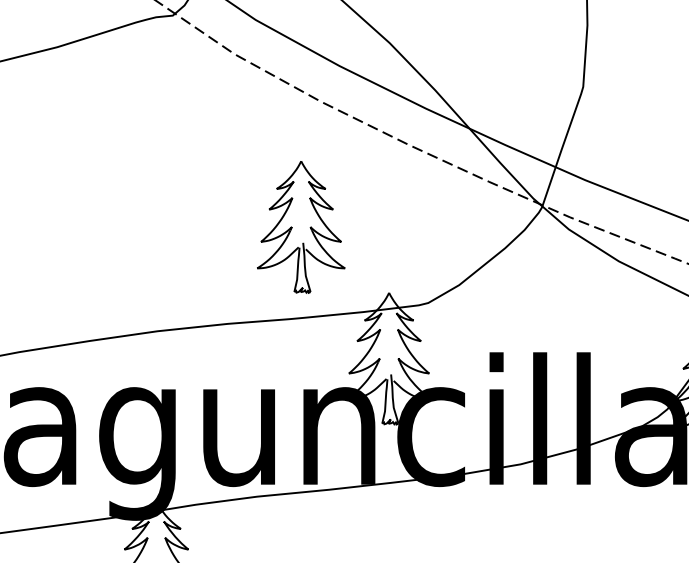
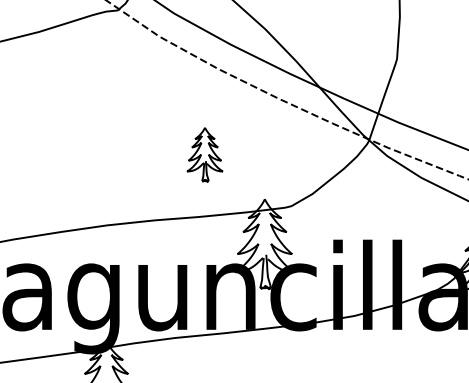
part: (300, 227) -> (204, 154), size x0.6

